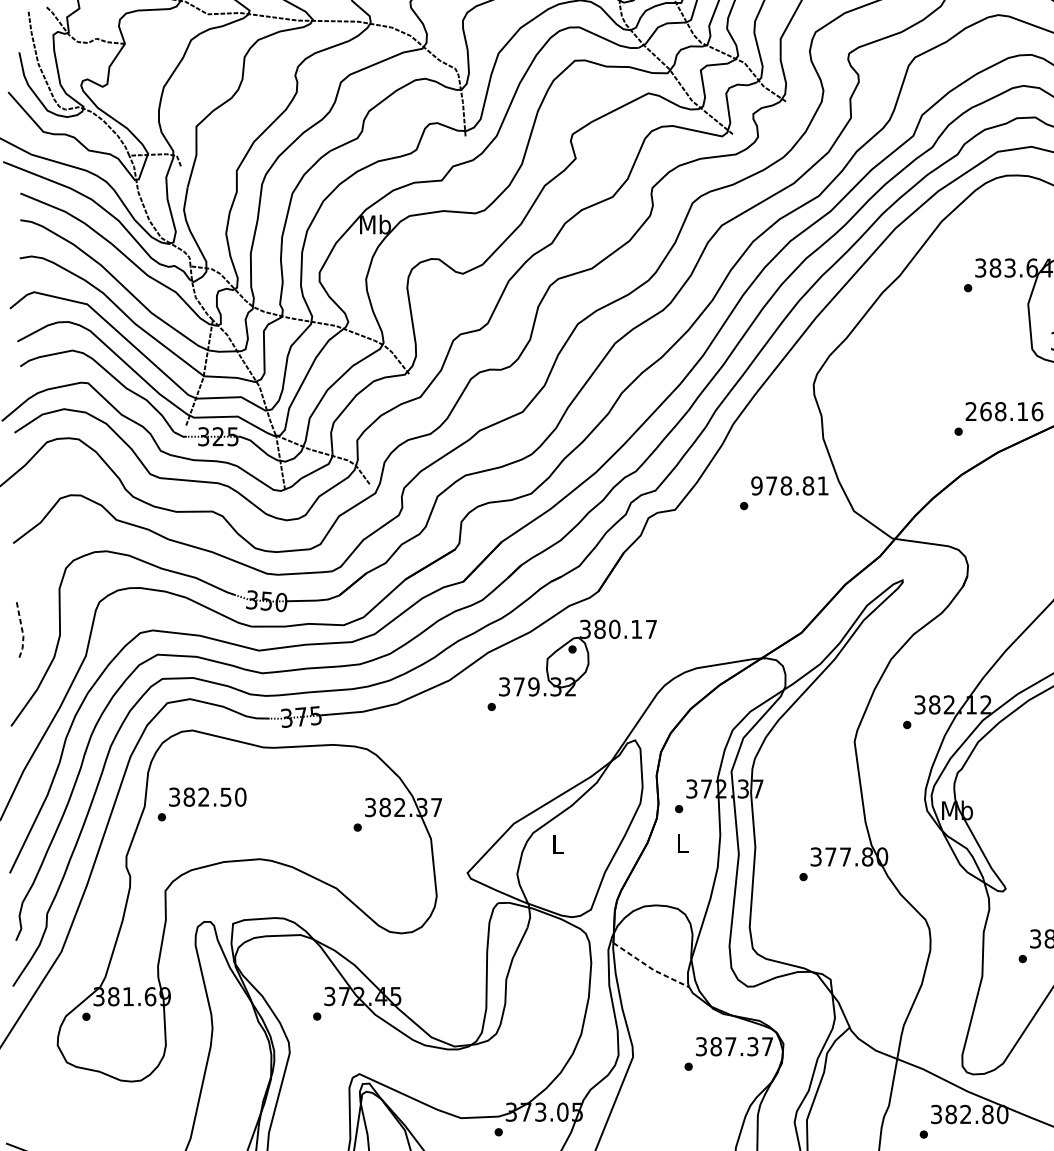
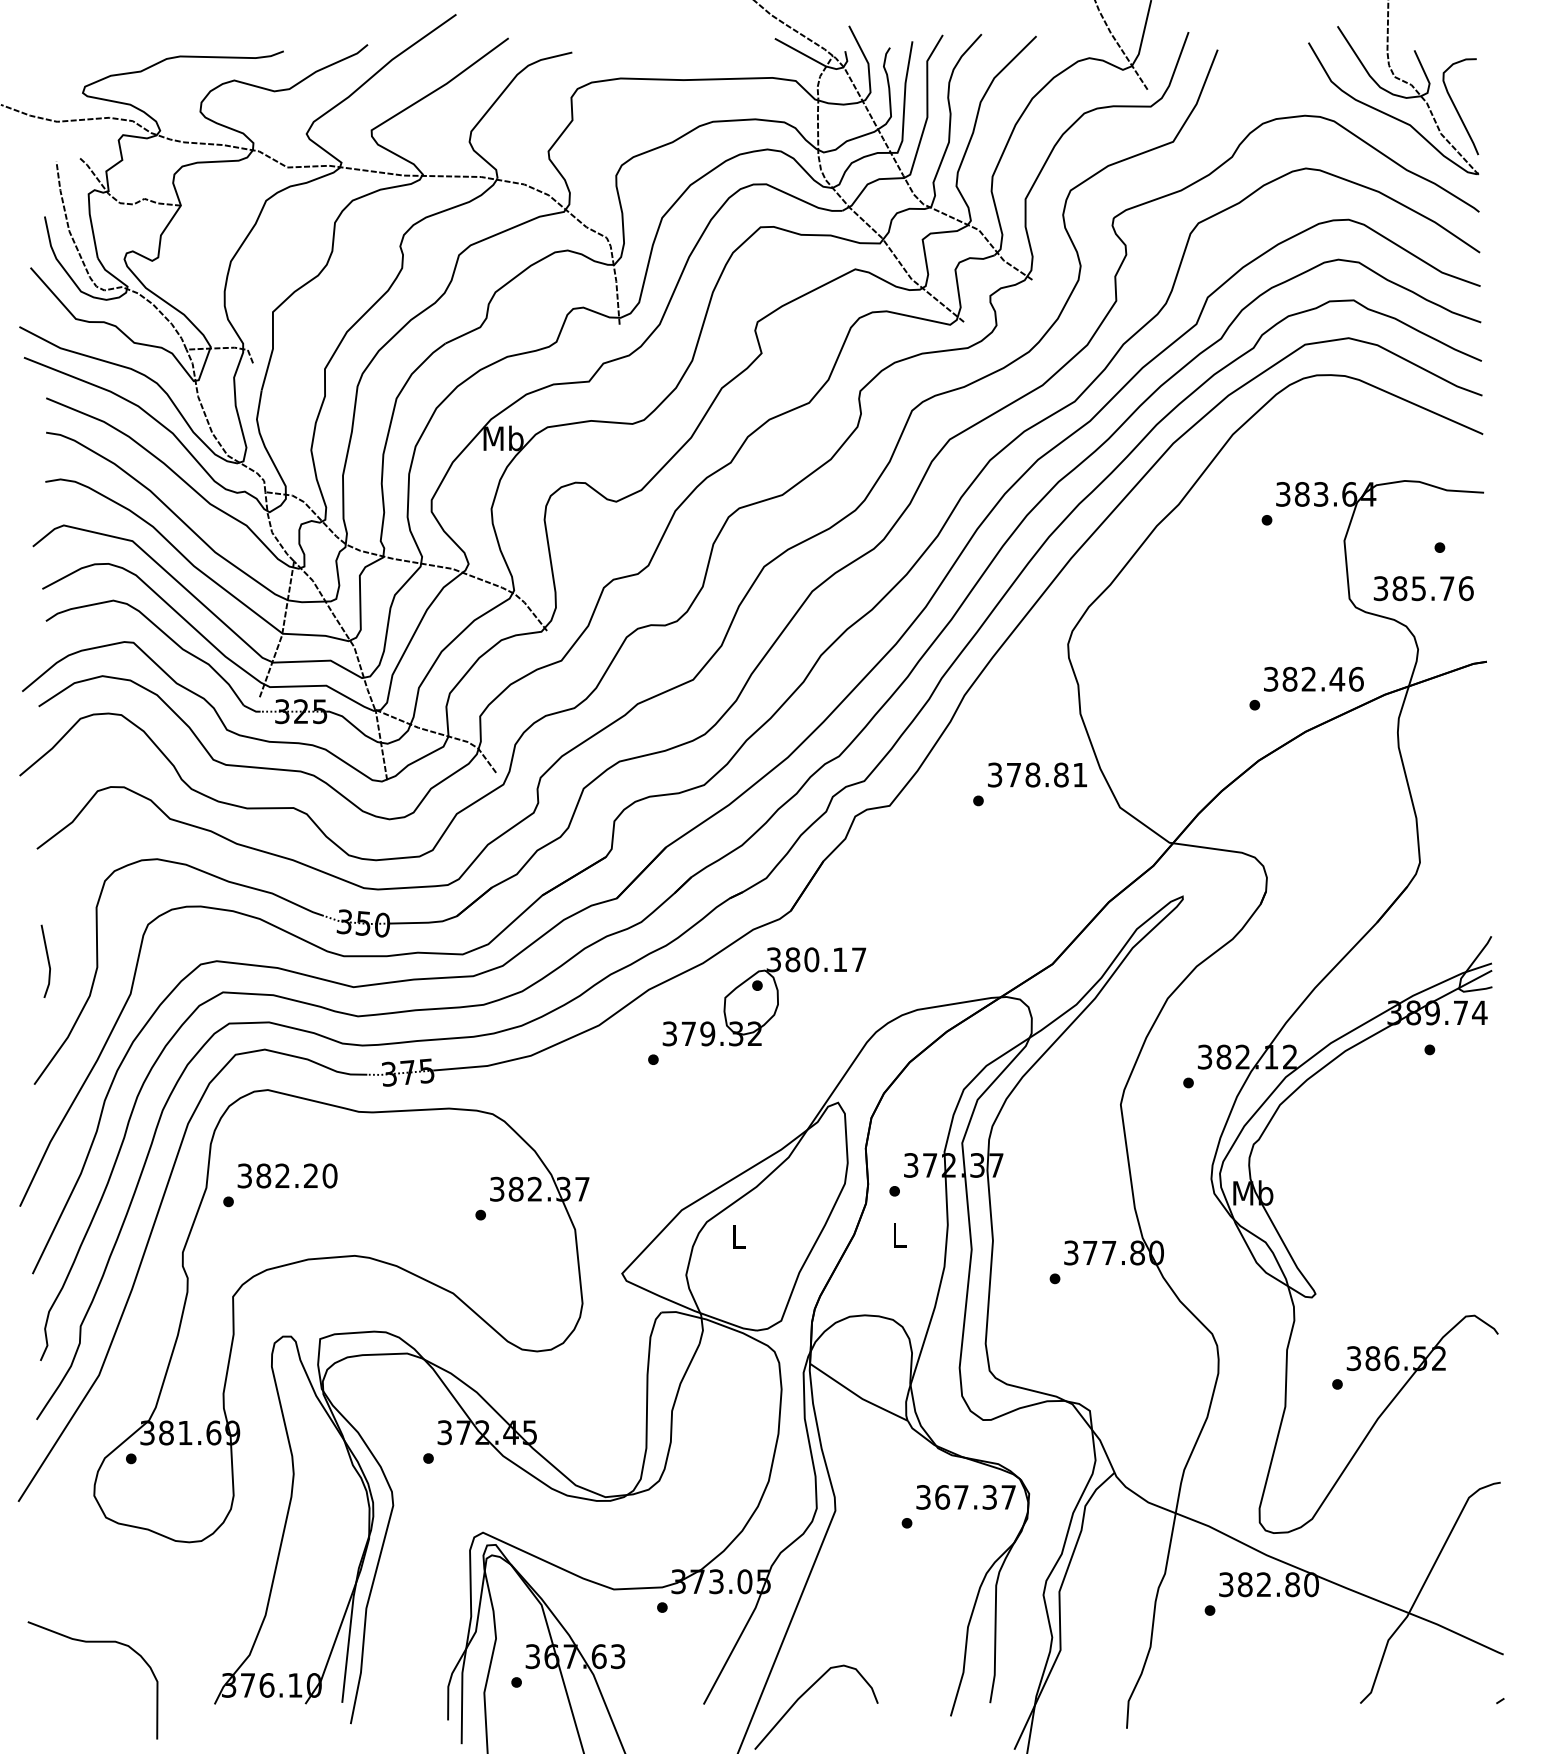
text: (997, 411) -> (1304, 678), 268.16 -> 382.46
text: (756, 485) -> (994, 774), 978.81 -> 378.81
line: (22, 631) -> (49, 962), dashed -> solid
text: (225, 796) -> (310, 1175), 382.50 -> 382.20
line: (650, 967) -> (857, 1395), dashed -> solid
text: (716, 1046) -> (942, 1497), 387.37 -> 367.37

